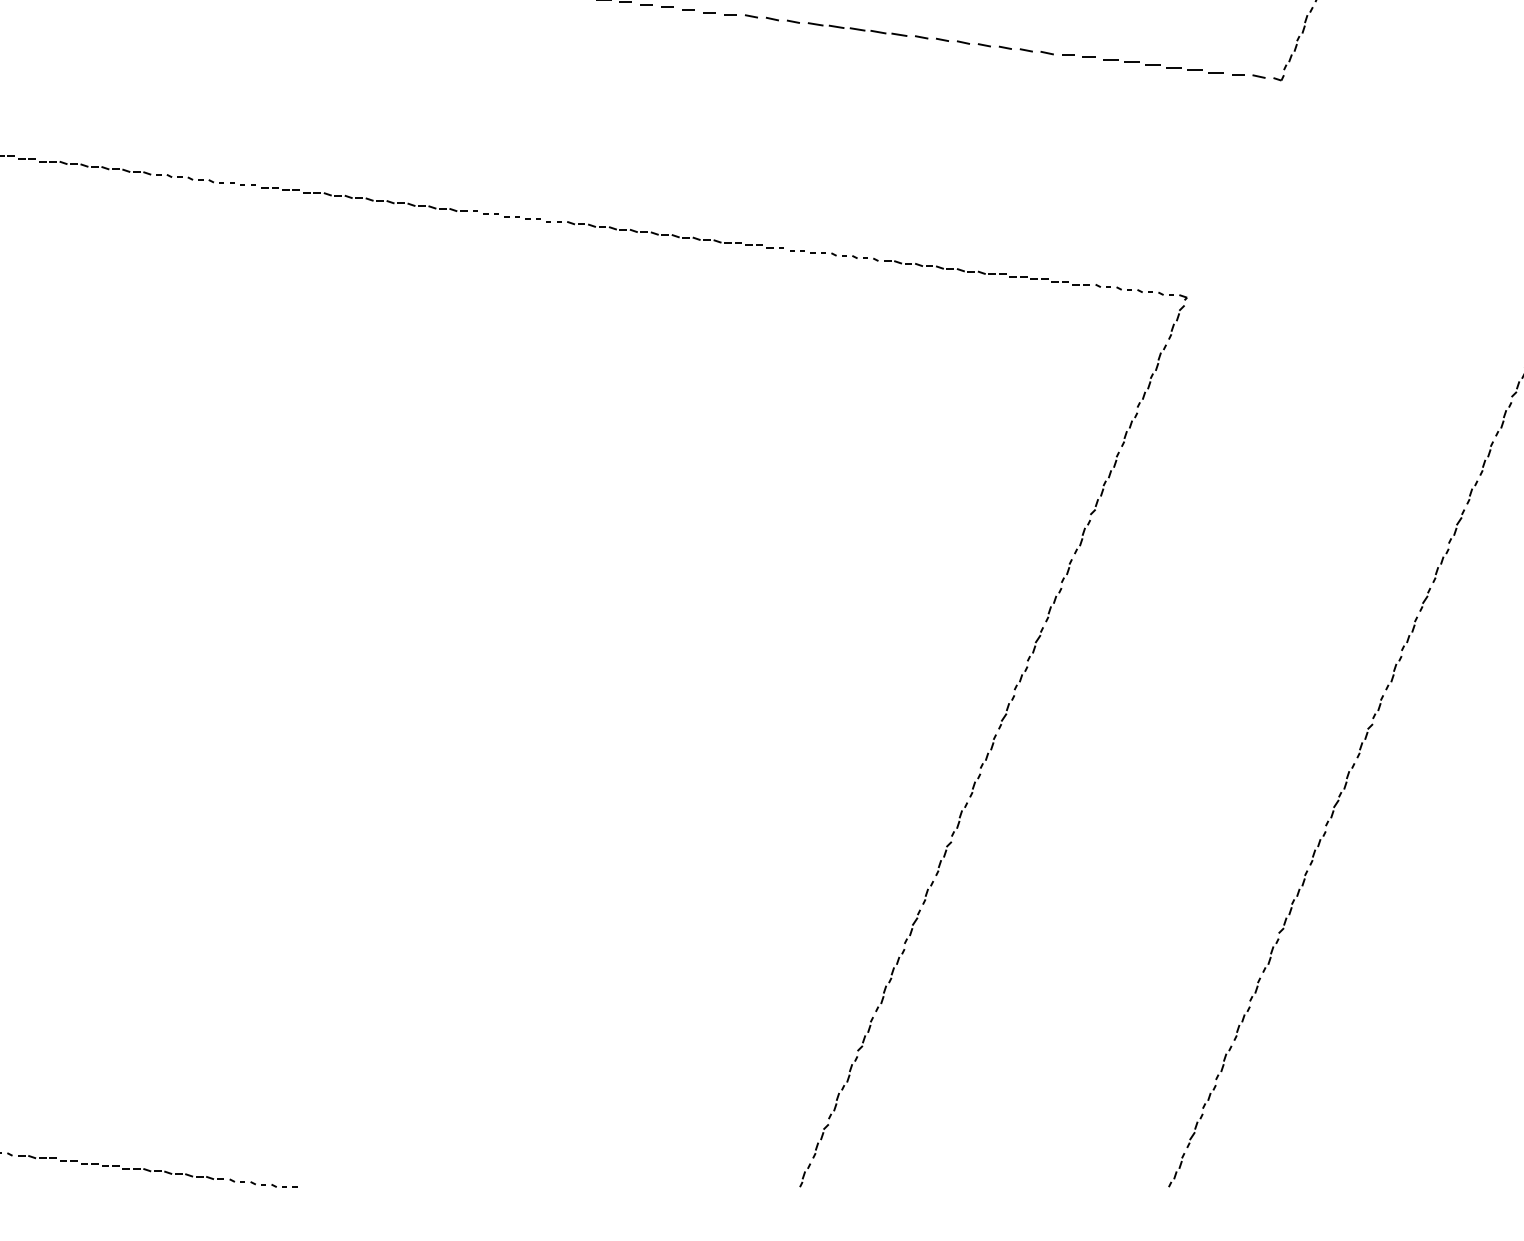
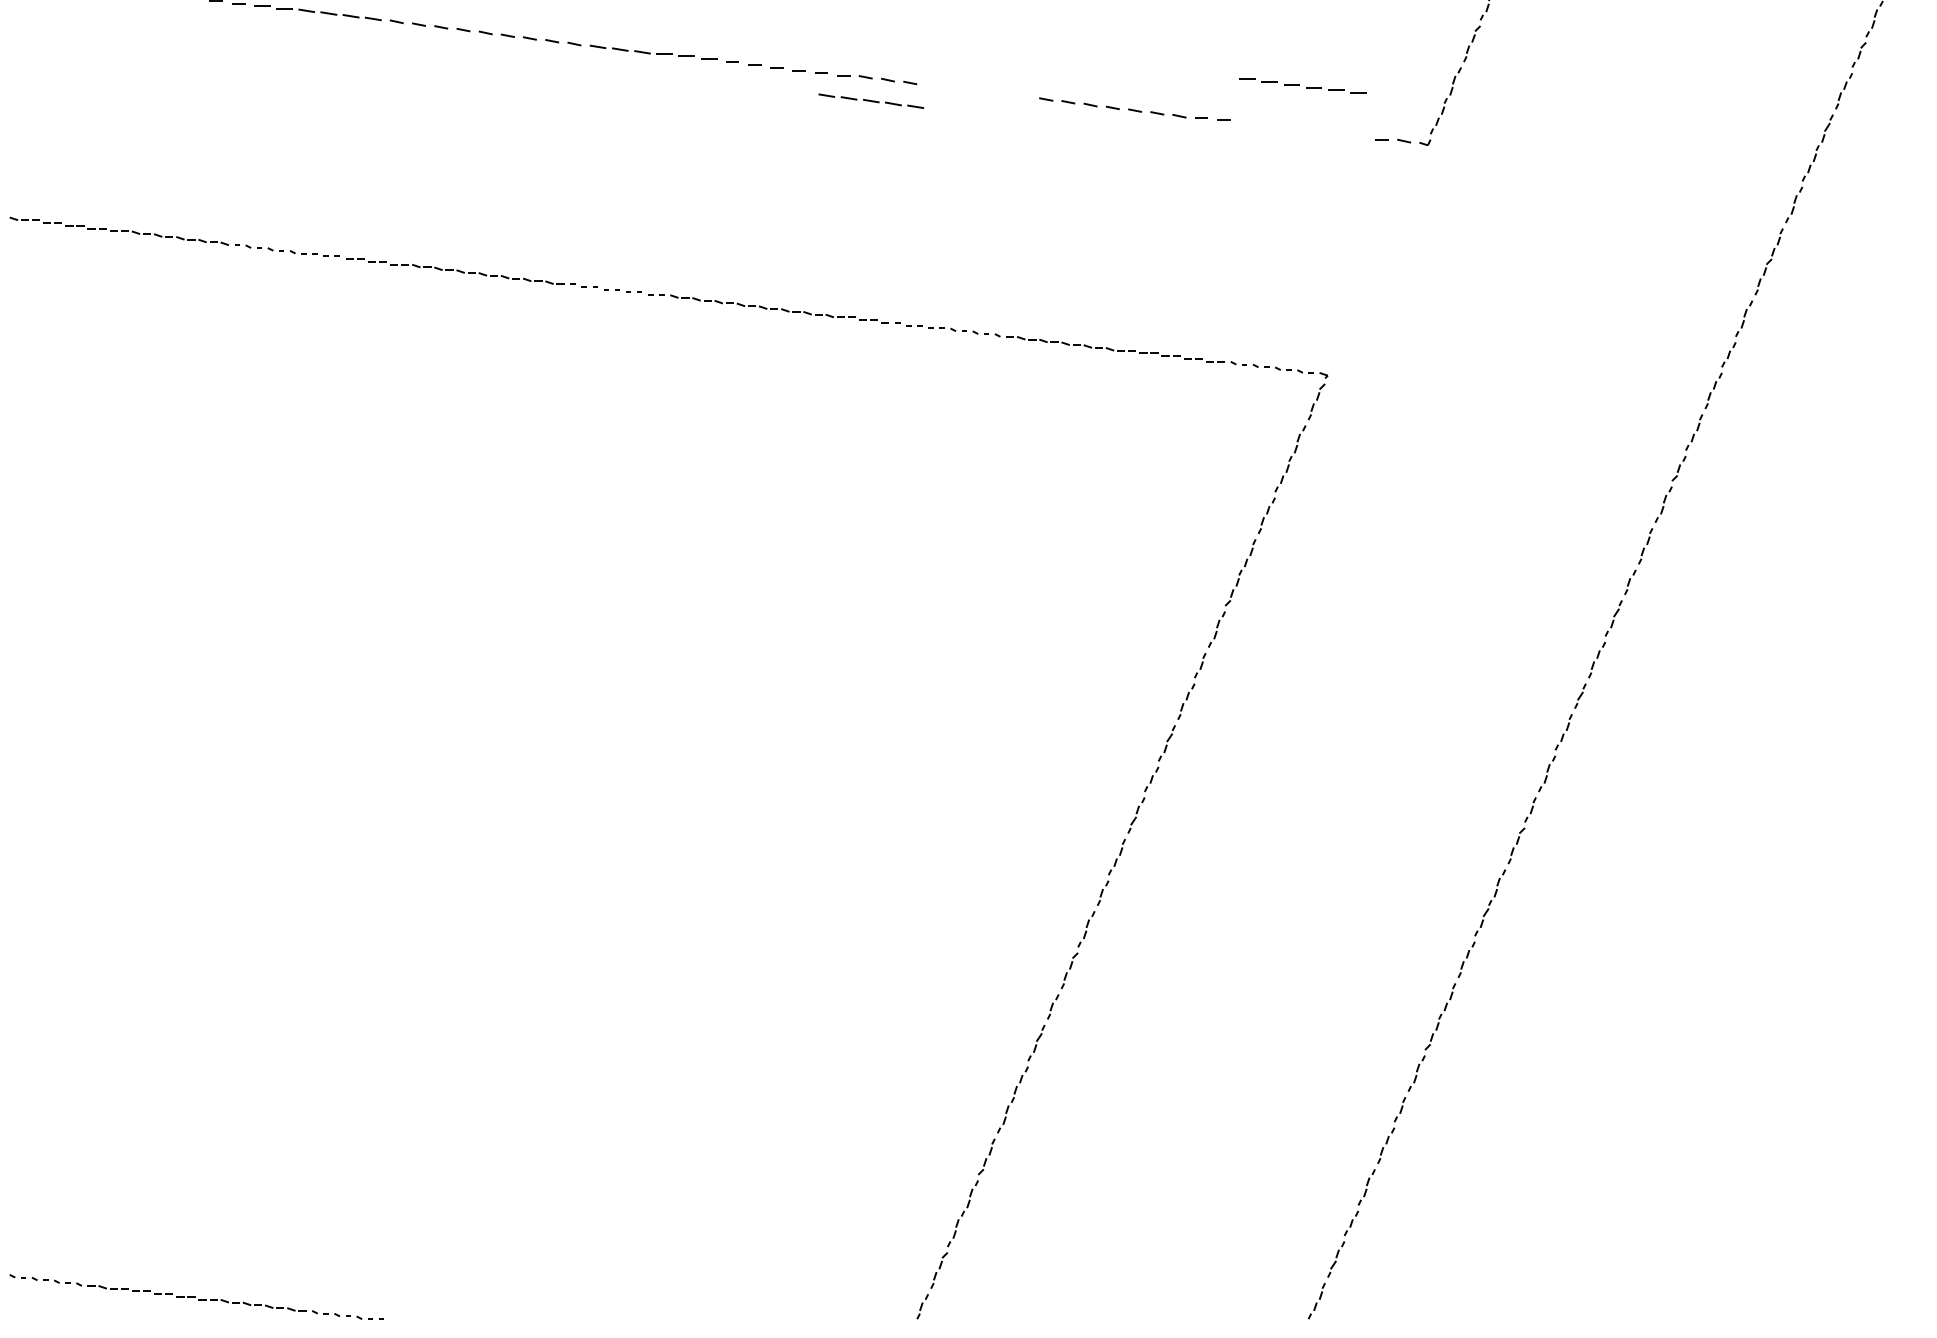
part: (857, 28) -> (871, 100), moved
part: (1163, 65) -> (1302, 85), moved

